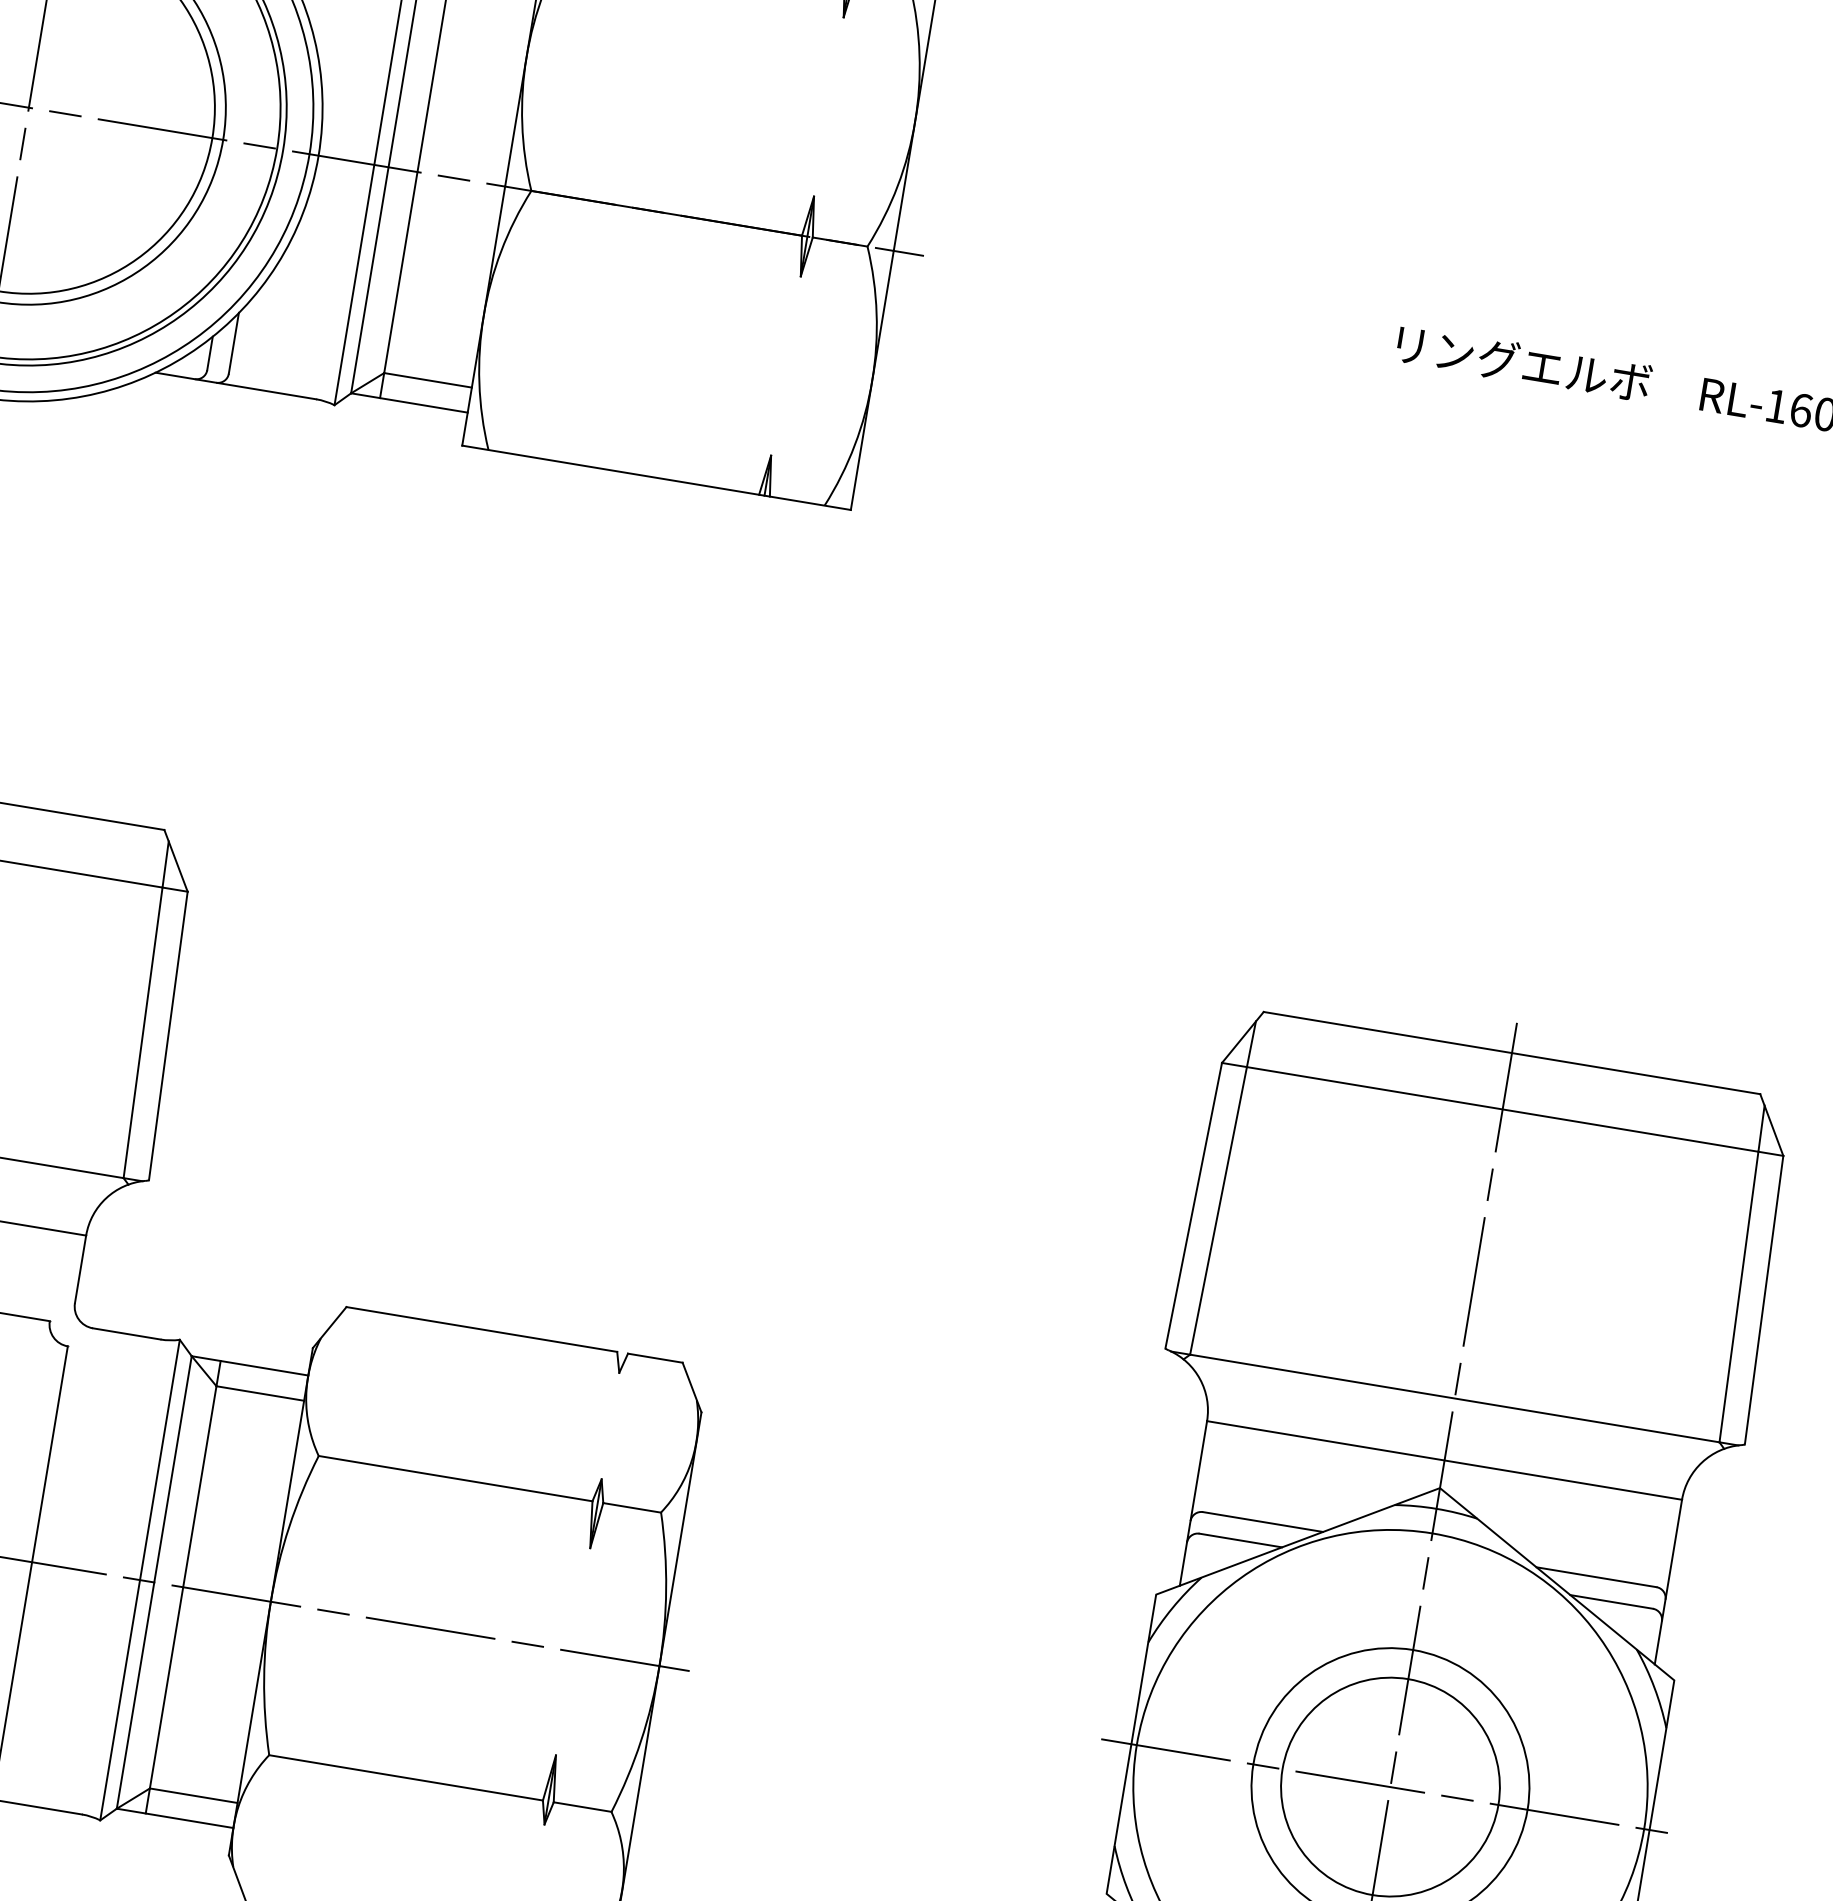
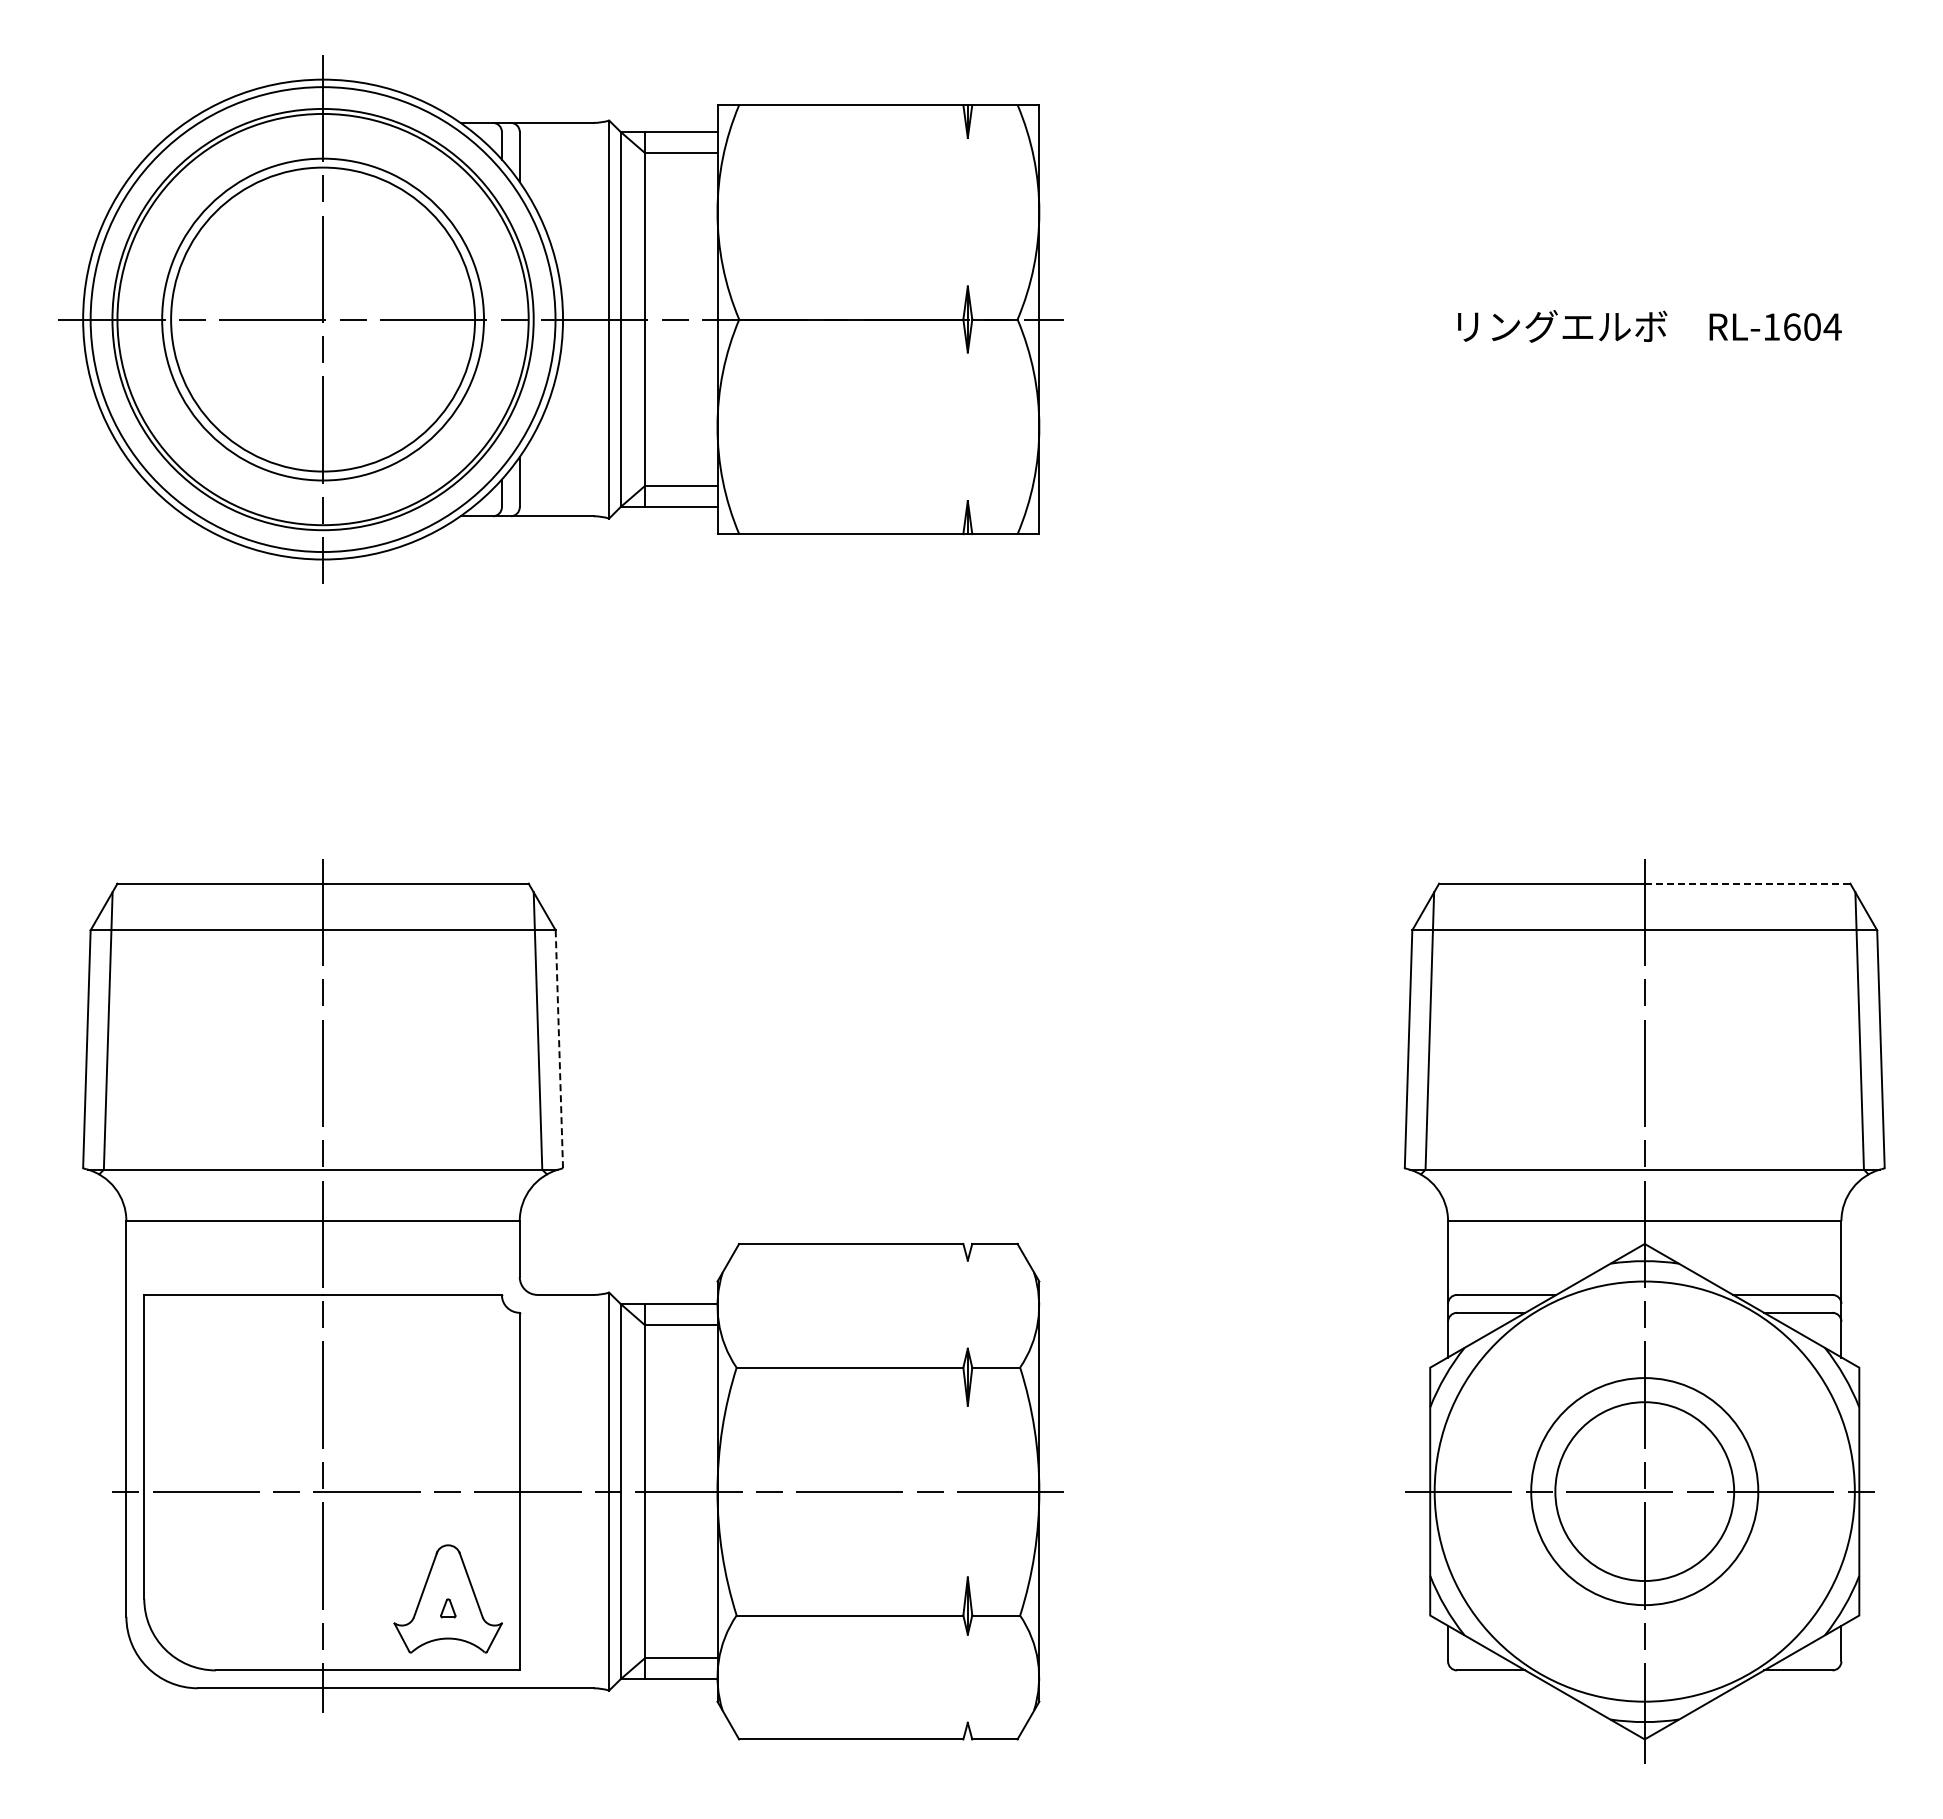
line: (168, 1036) -> (559, 1049), solid -> dashed
line: (1636, 1073) -> (1747, 883), solid -> dashed

